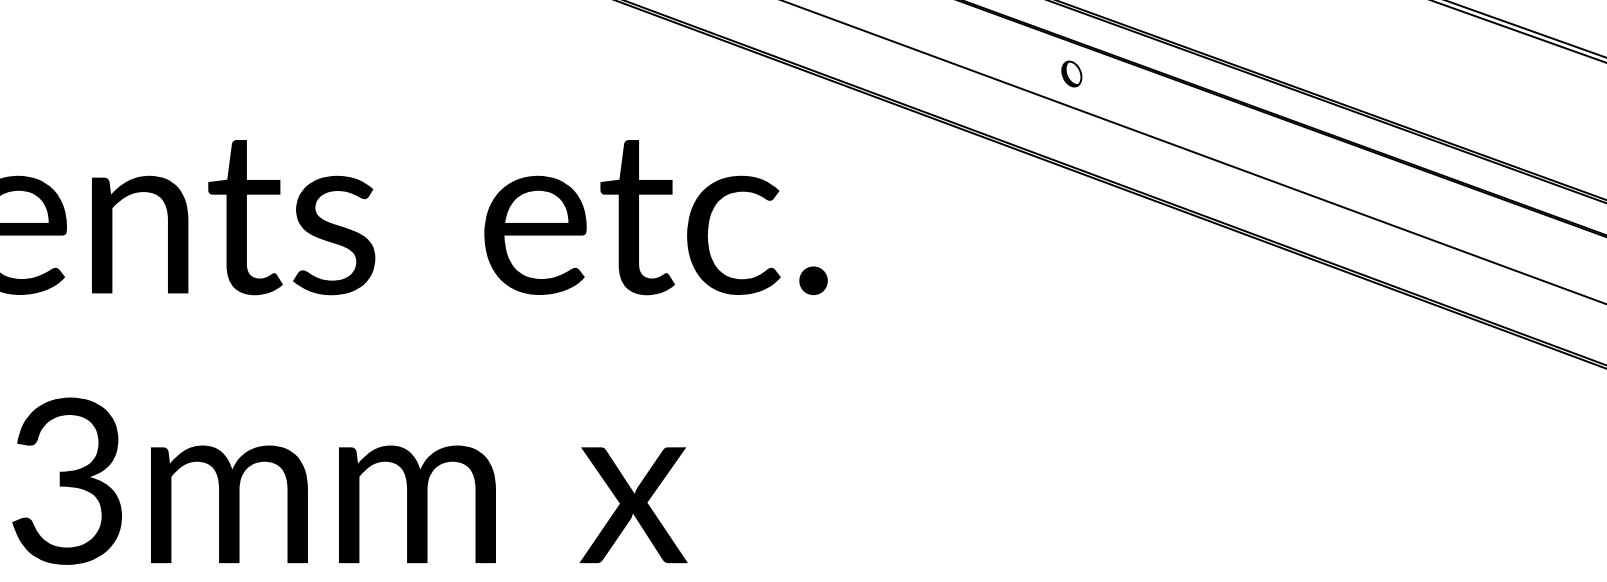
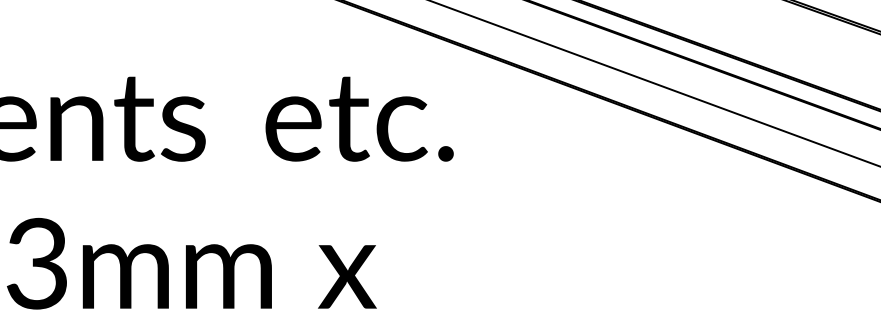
part: (1071, 73) -> (587, 40), removed

